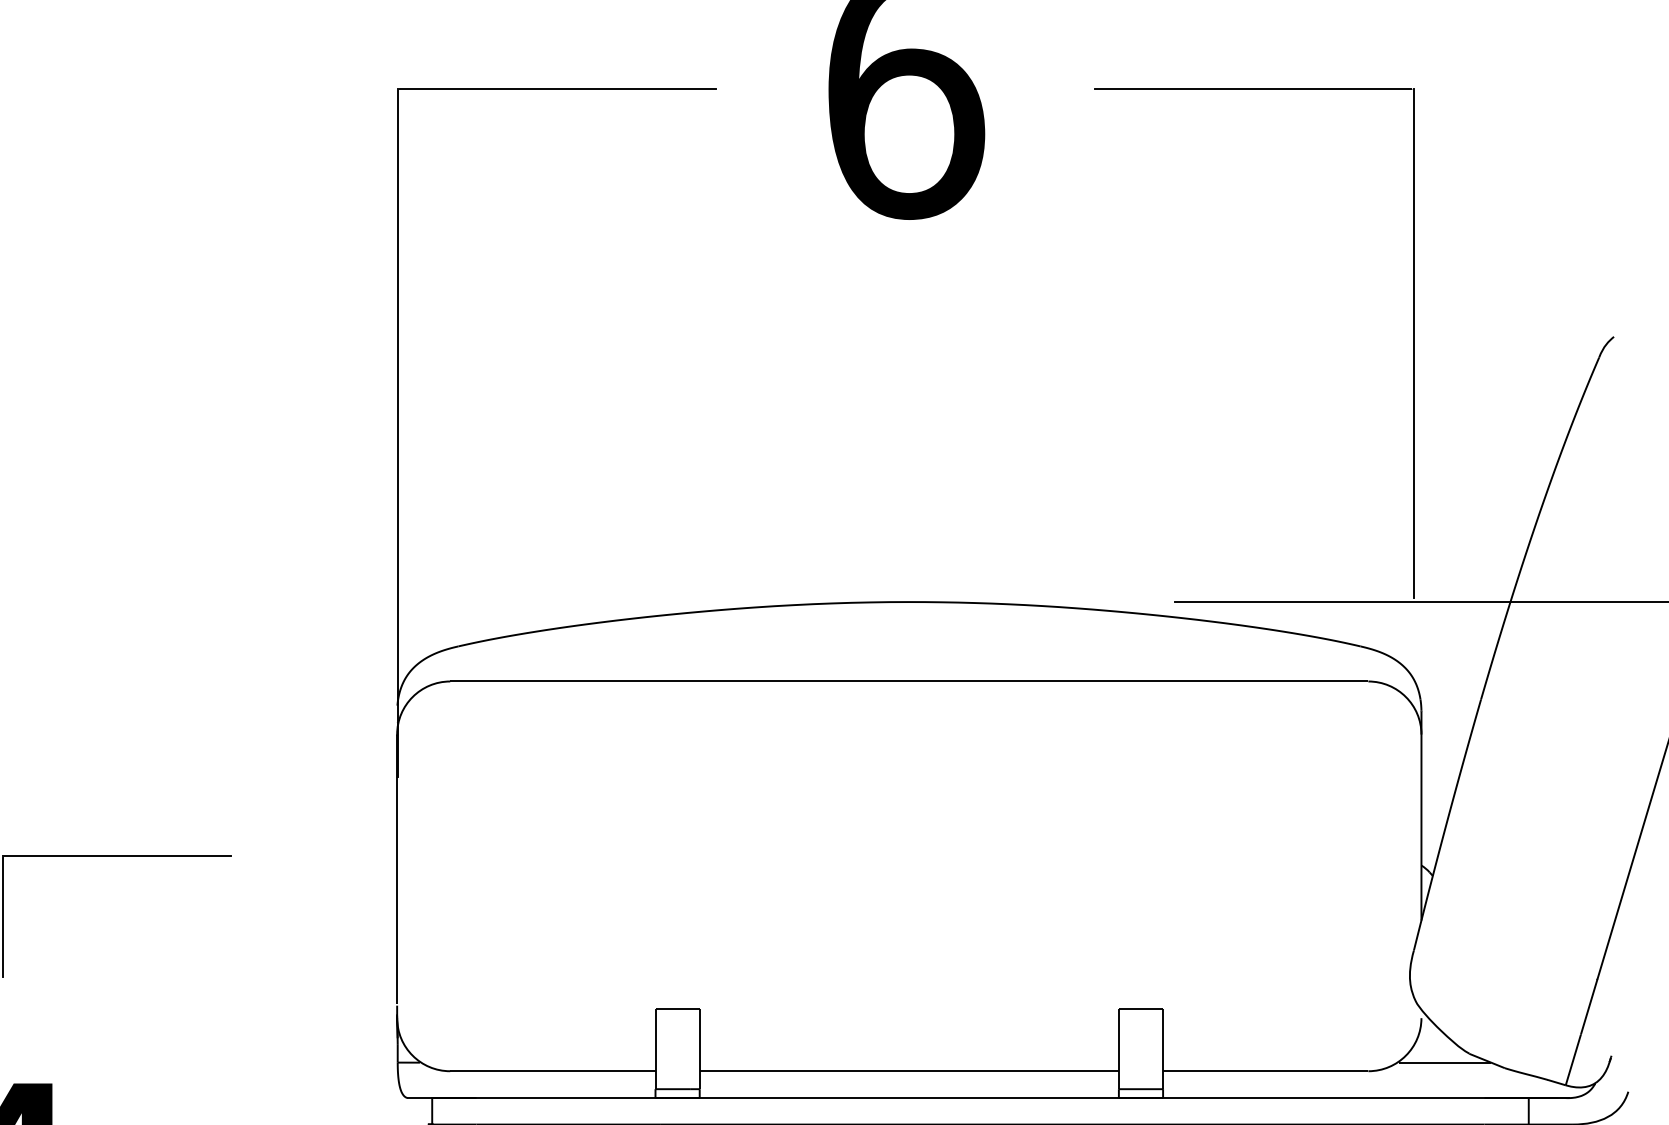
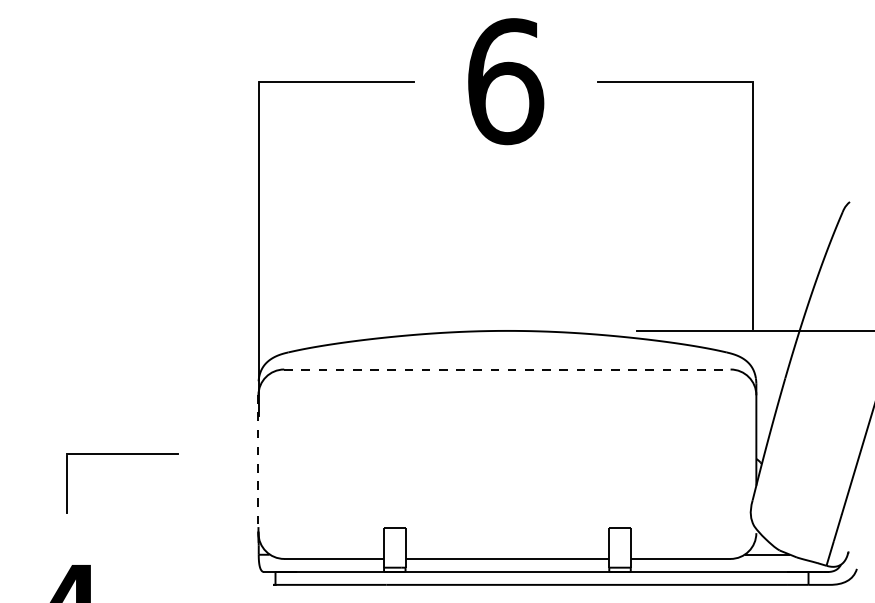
line: (909, 681) -> (507, 369), solid -> dashed
line: (397, 870) -> (258, 461), solid -> dashed

